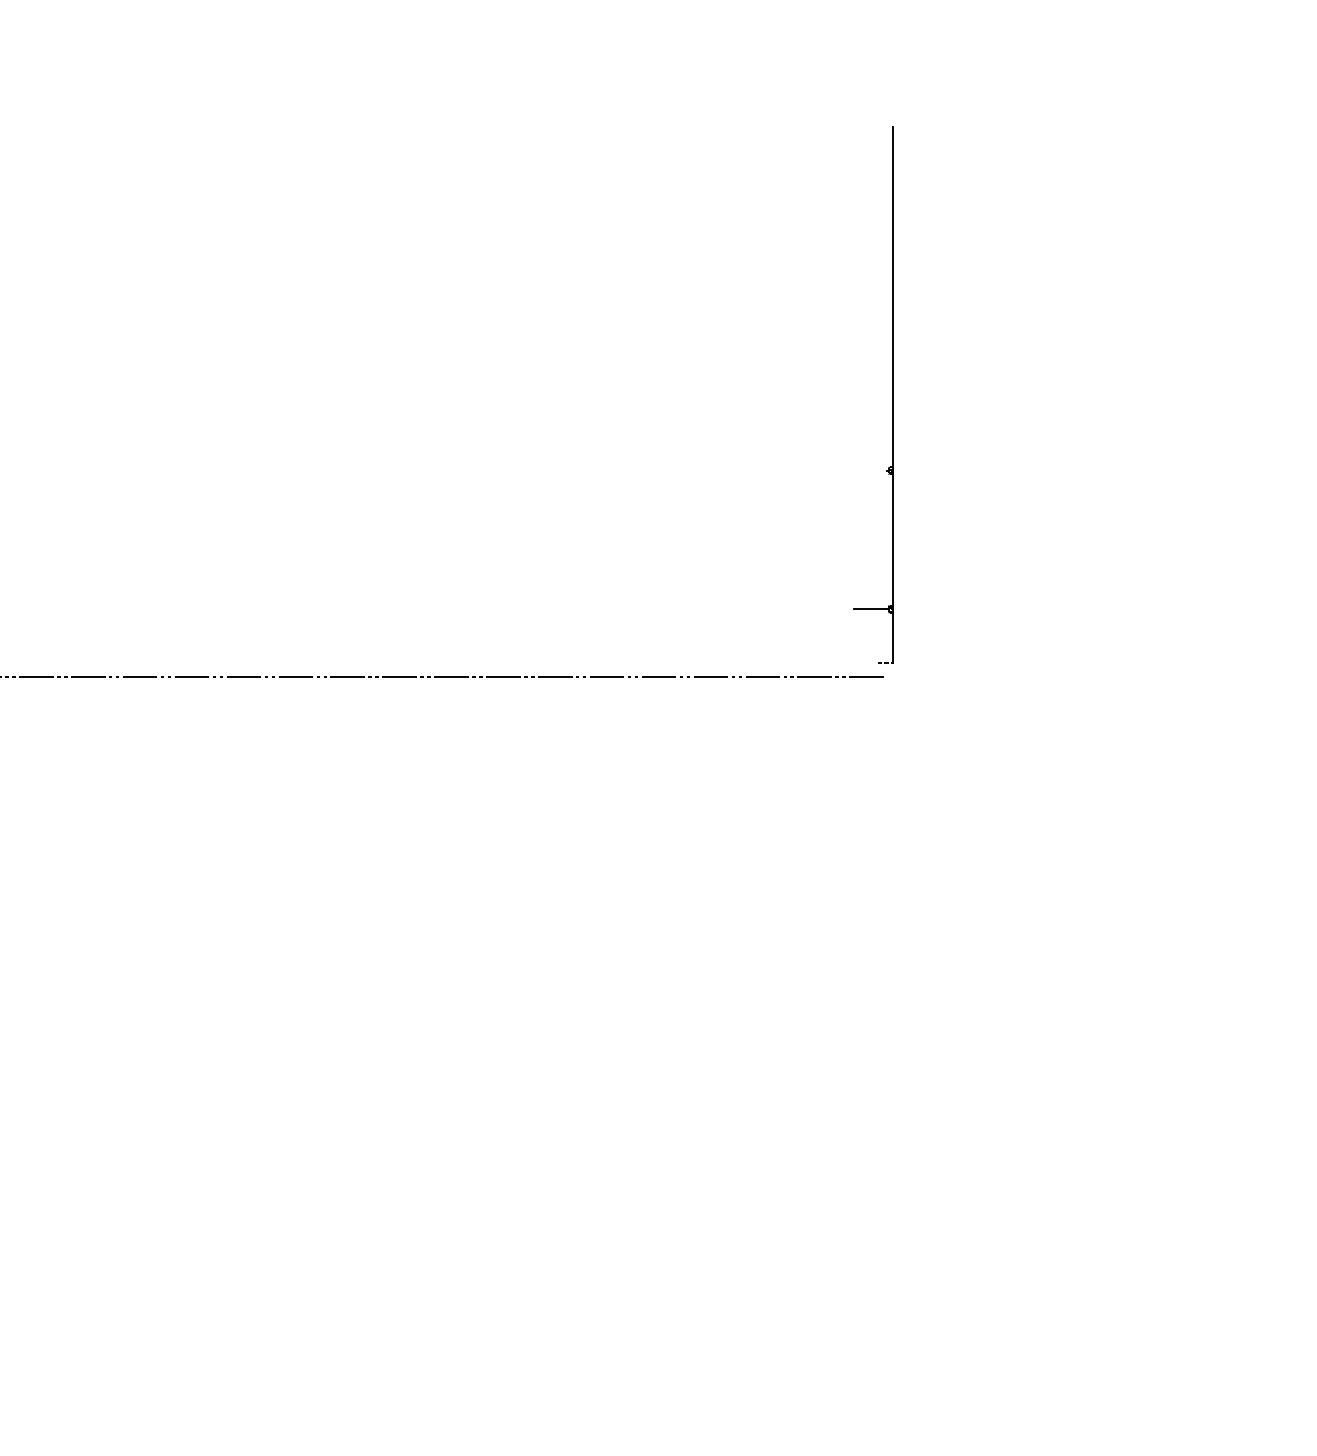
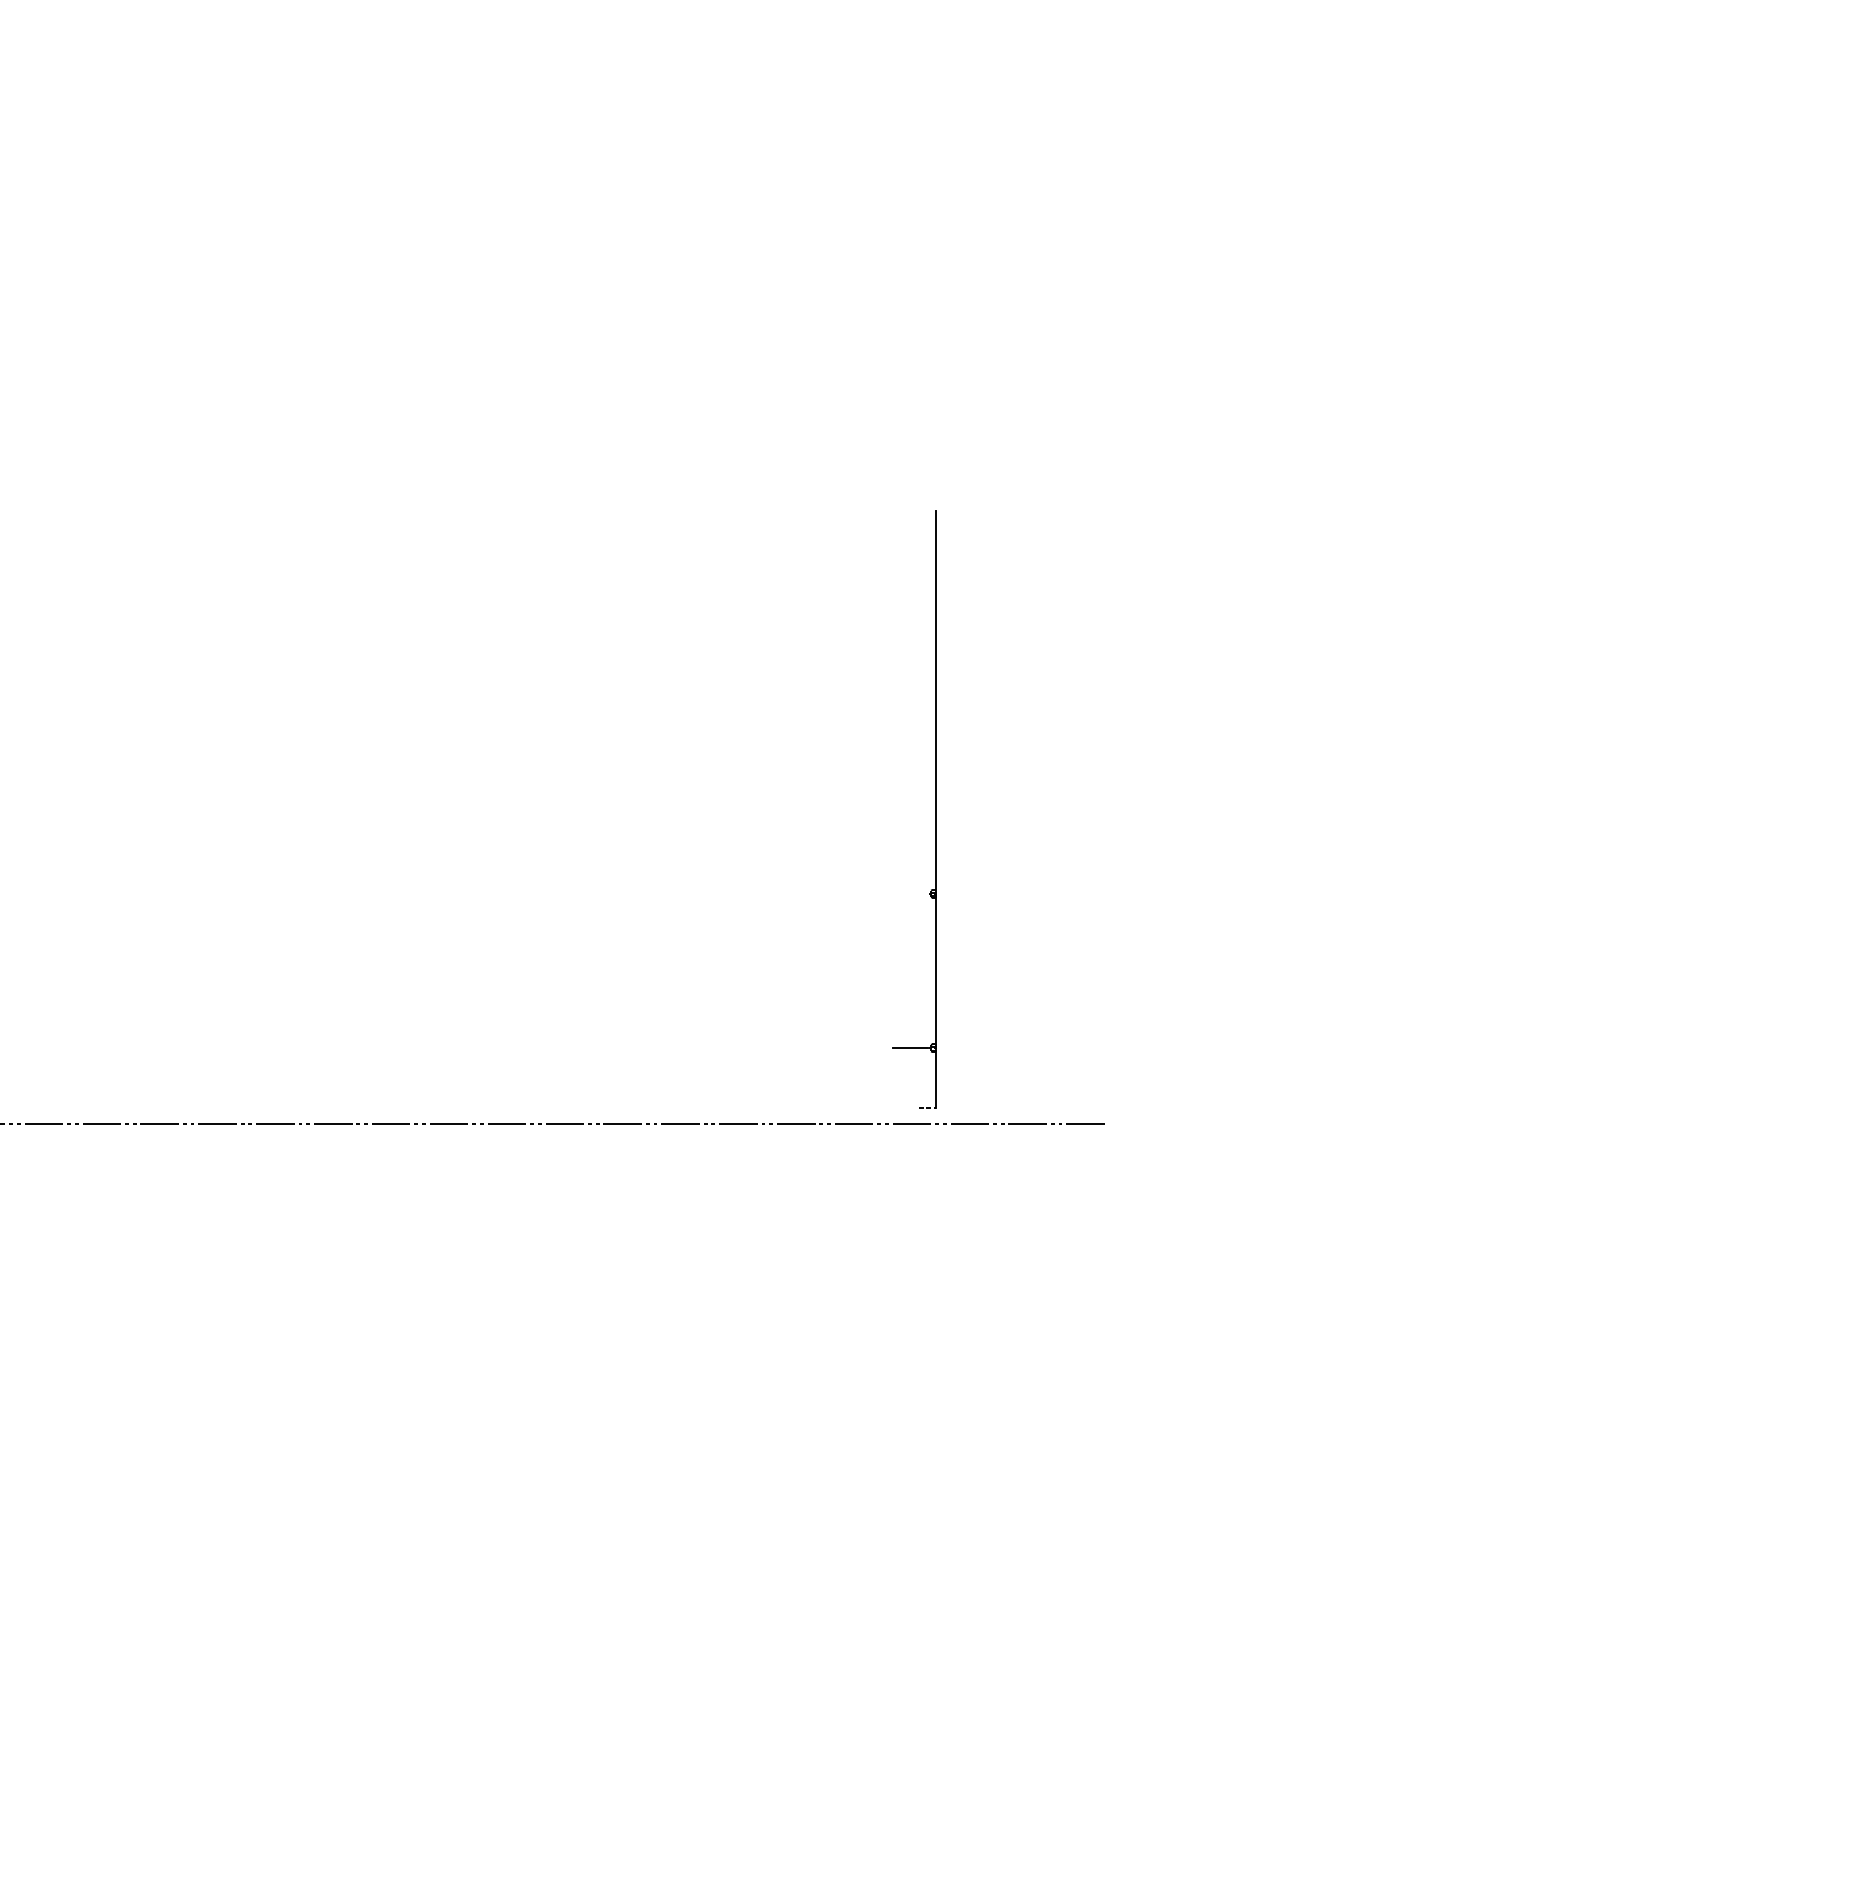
part: (892, 395) -> (935, 809), moved

